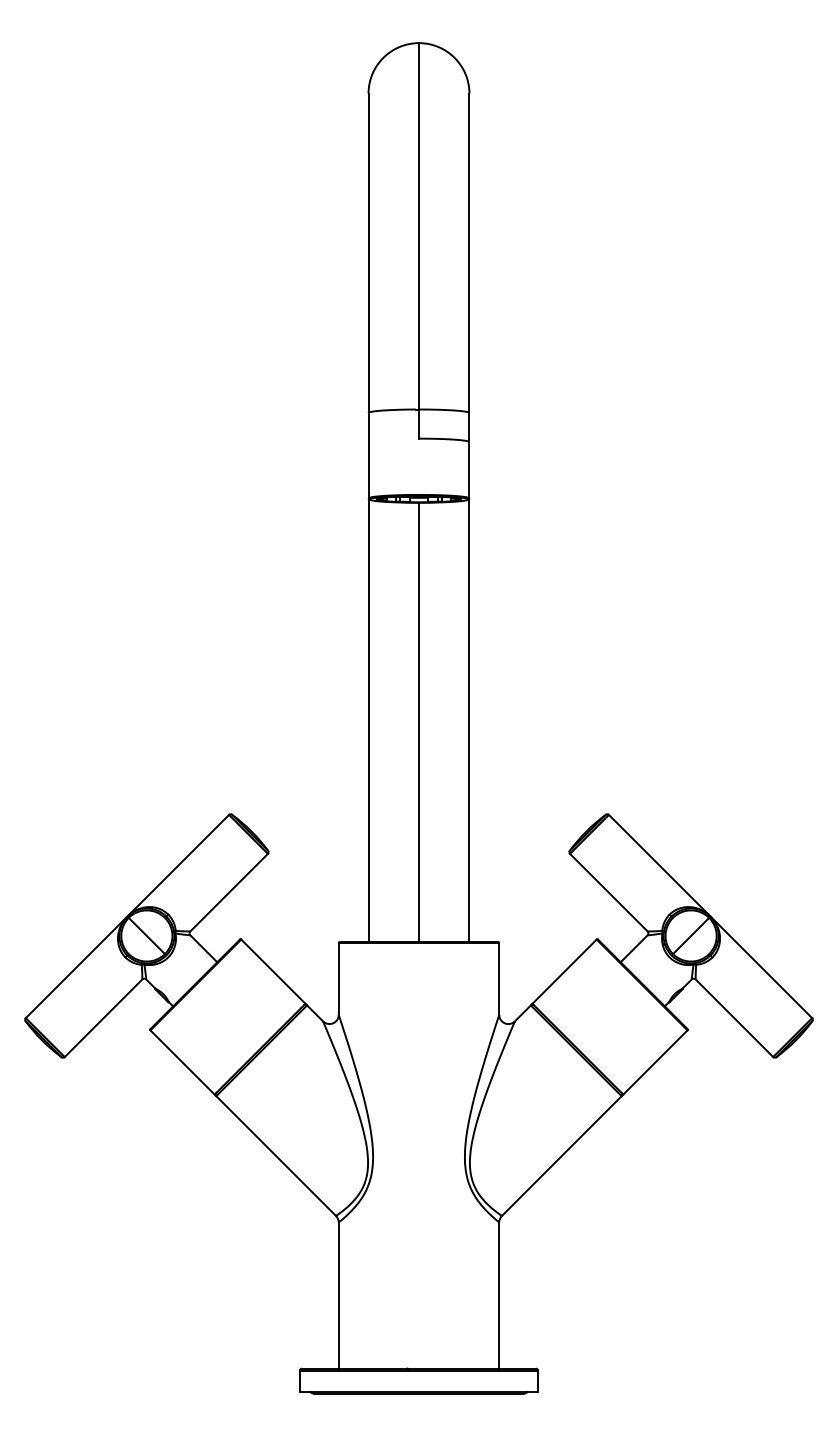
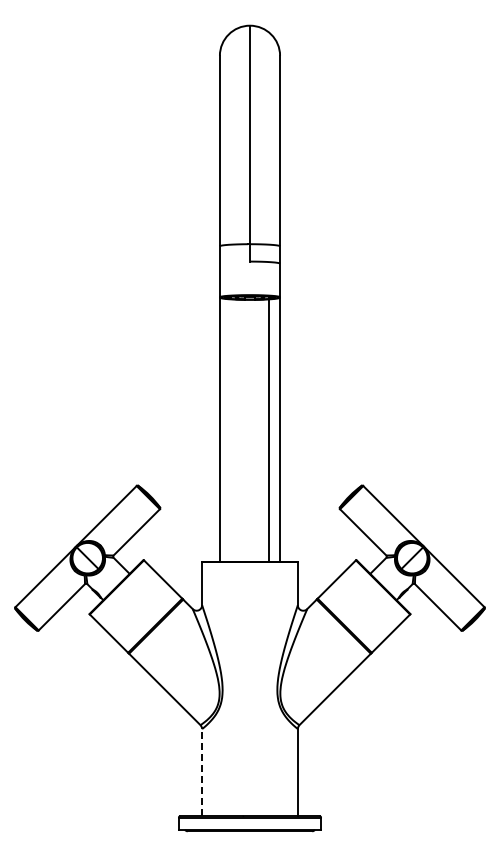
line: (419, 721) -> (269, 430), moved
line: (339, 1295) -> (202, 772), solid -> dashed

